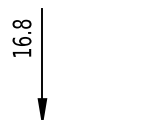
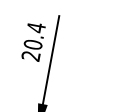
text: (21, 38) -> (33, 41), 16.8 -> 20.4

